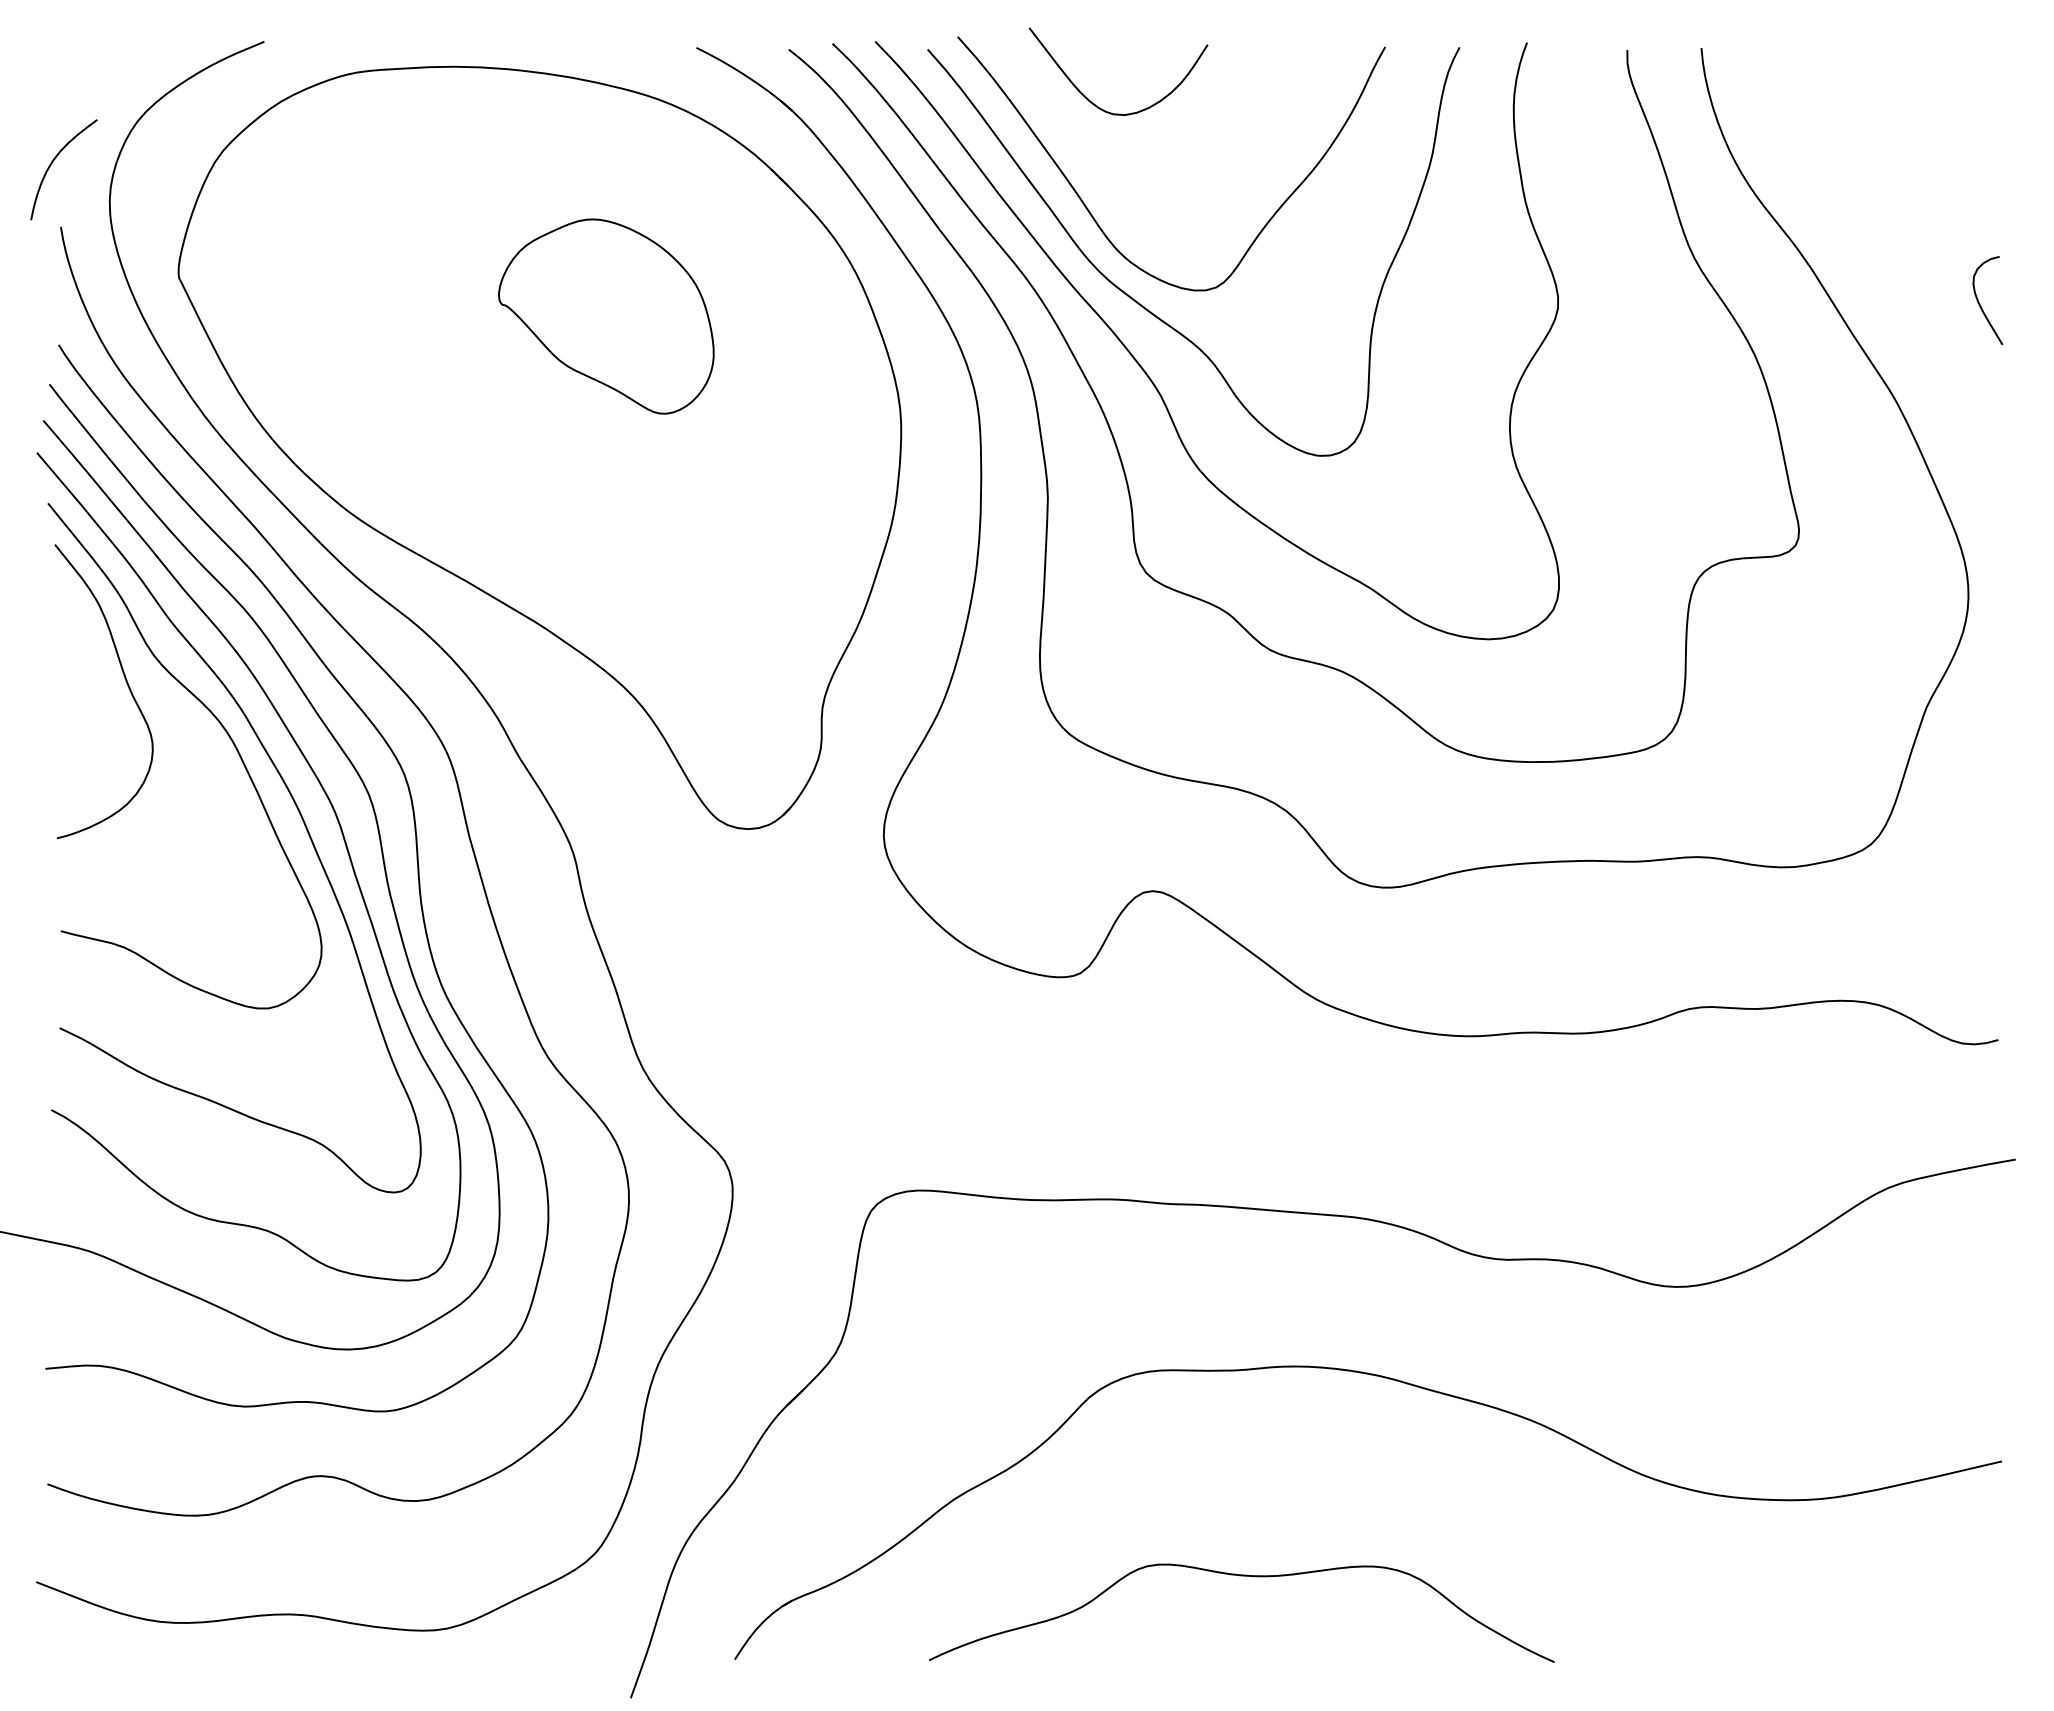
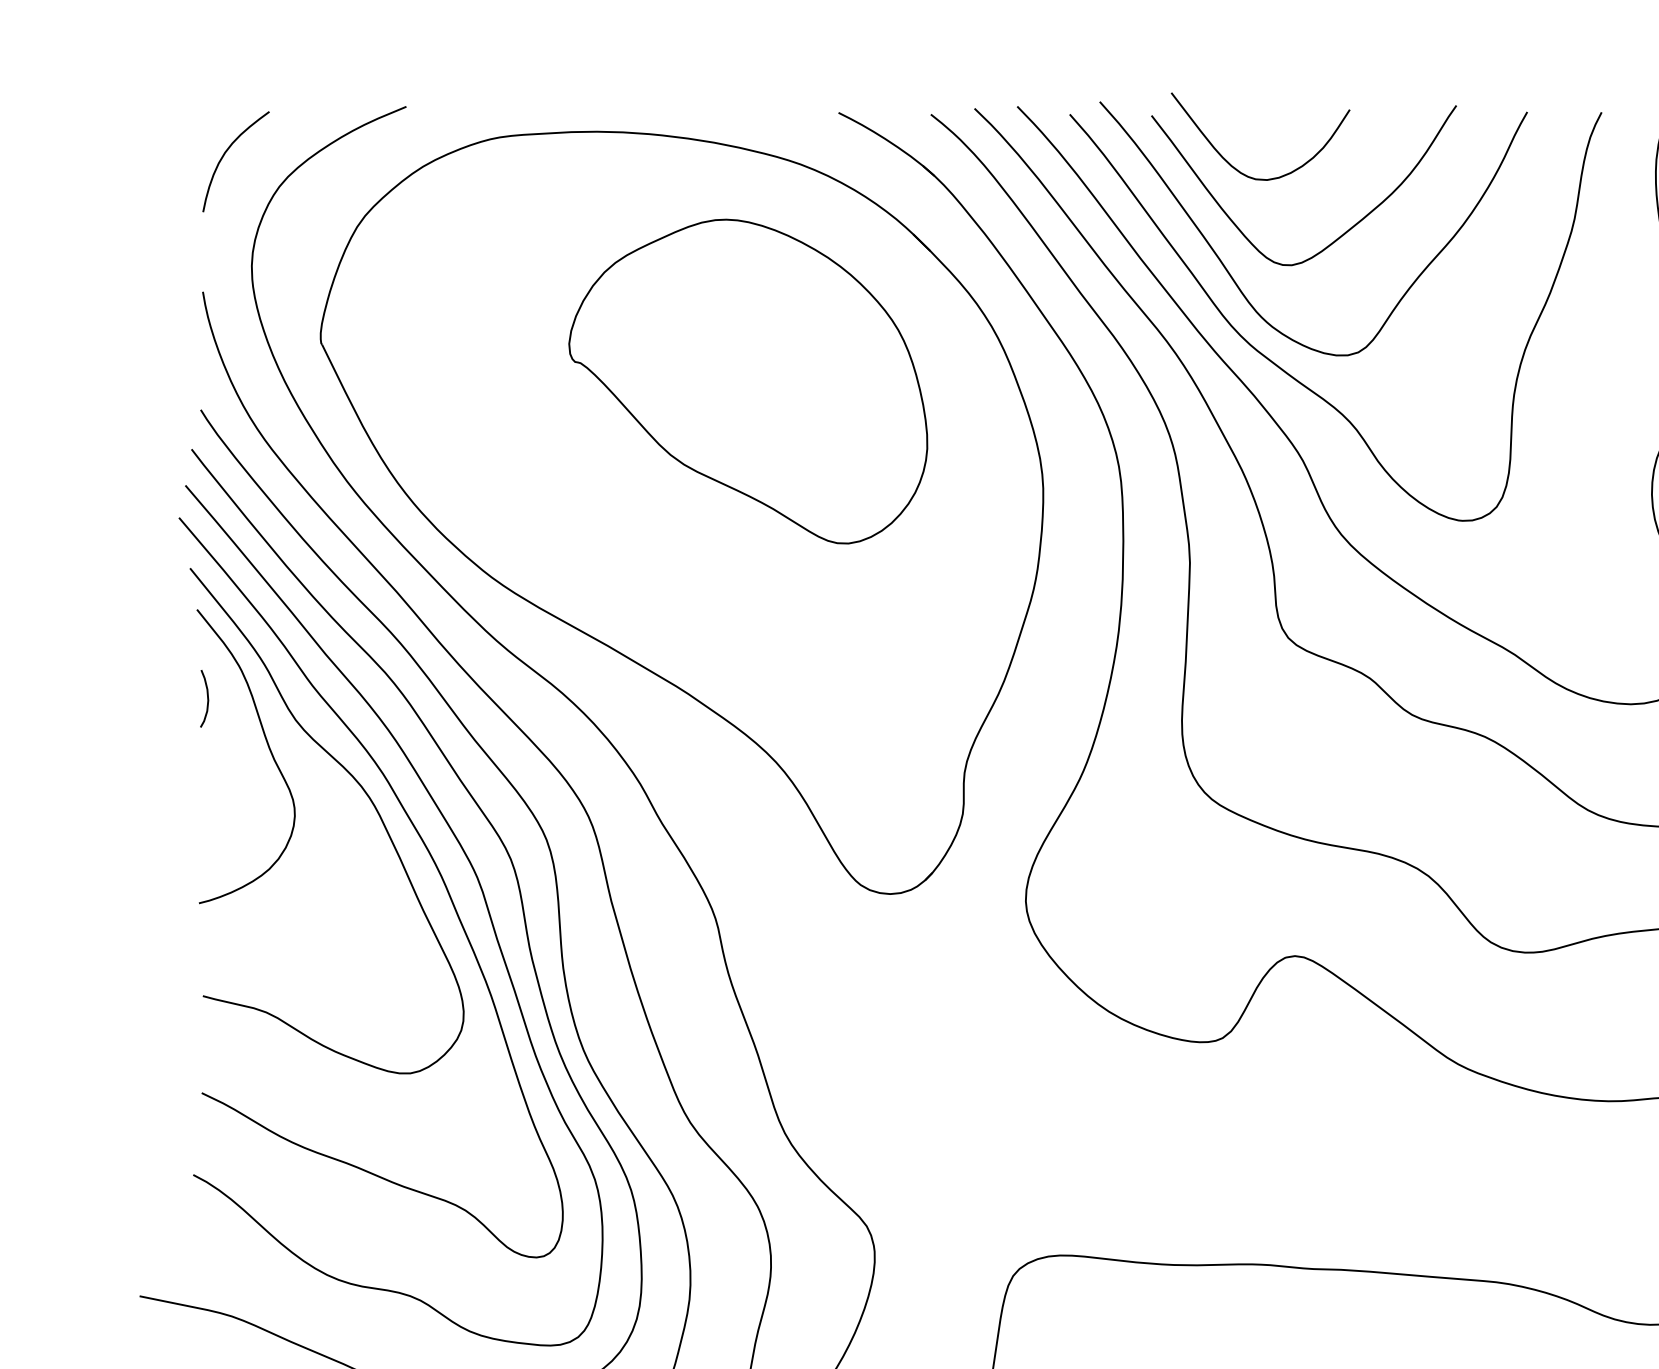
curve: (53, 162) -> (225, 154), moved
curve: (1198, 170) -> (1340, 235), added
part: (606, 316) -> (748, 381), size x1.67
curve: (65, 633) -> (207, 698), added

